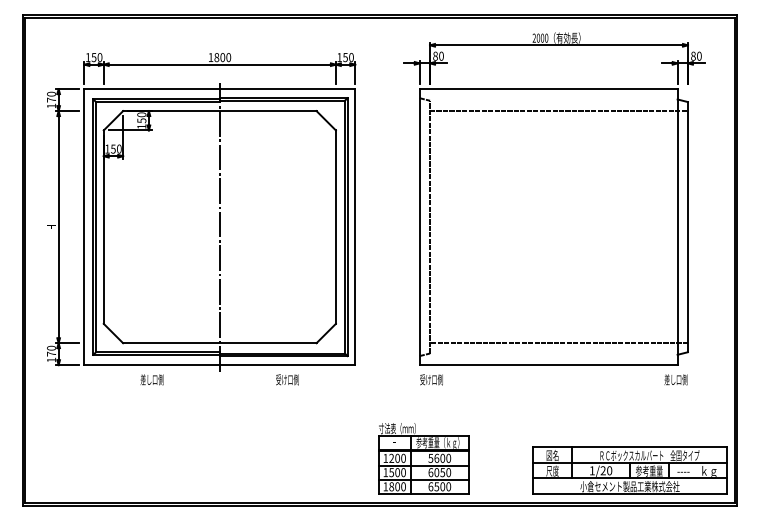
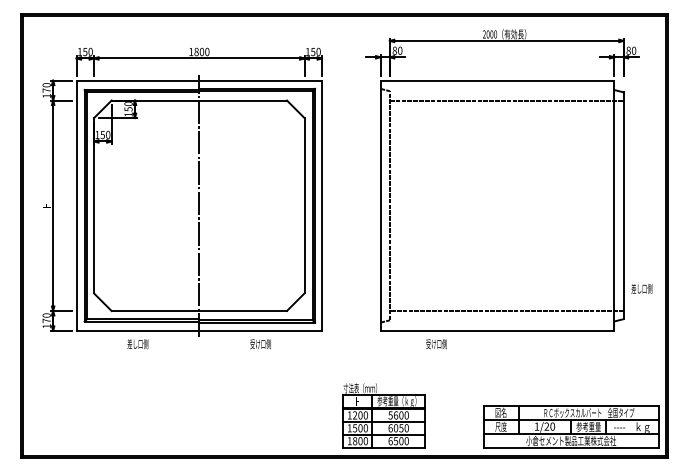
text: (431, 379) -> (436, 343), moved
text: (675, 379) -> (641, 288), moved

